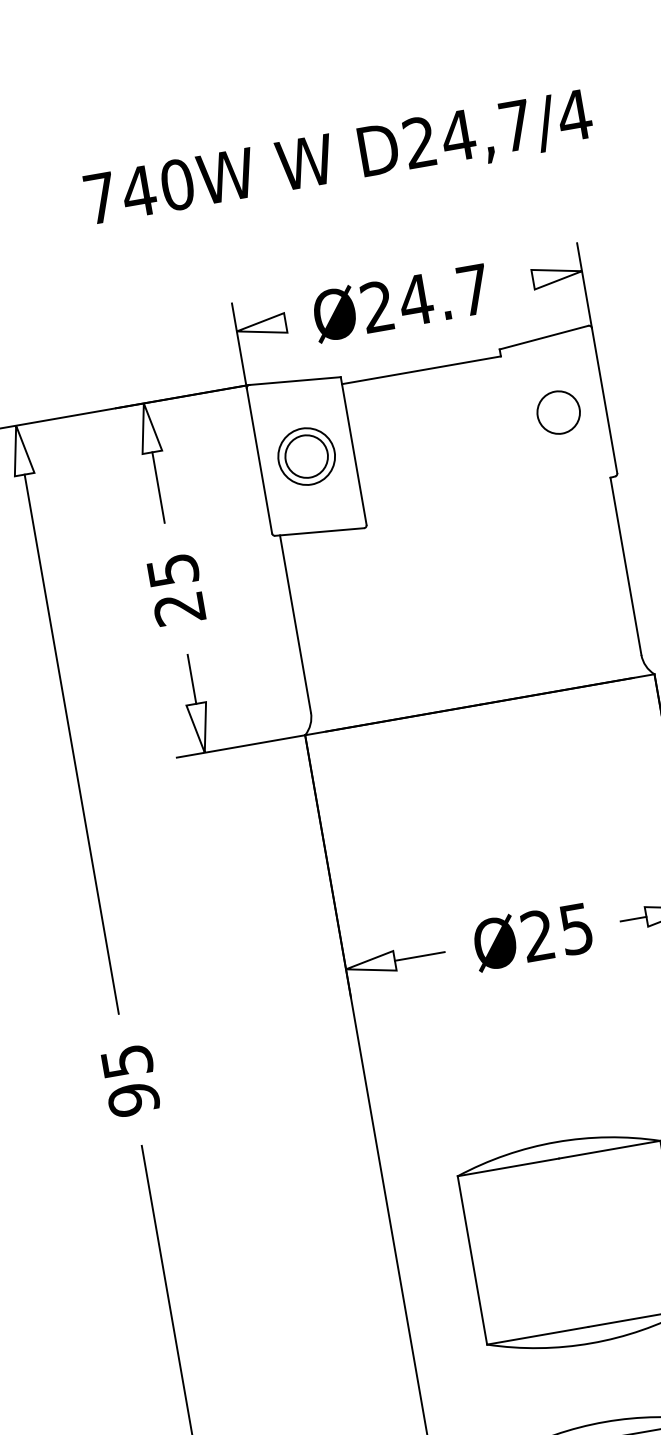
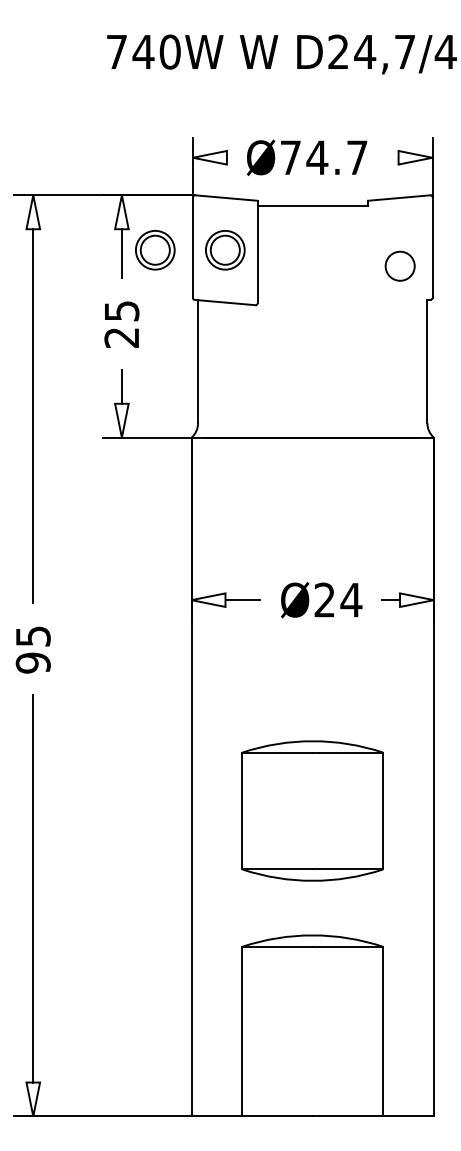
text: (377, 306) -> (290, 157), Ø24.7 -> Ø74.7
circle: (557, 411) -> (399, 265), moved
part: (206, 474) -> (155, 250), added
text: (576, 929) -> (351, 600), Ø25 -> Ø24

